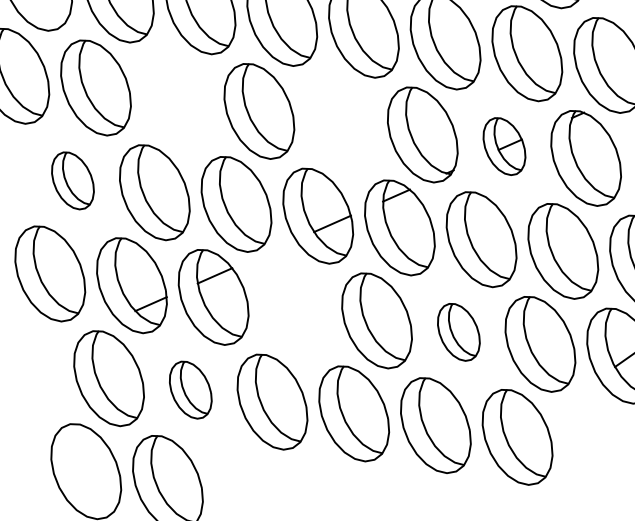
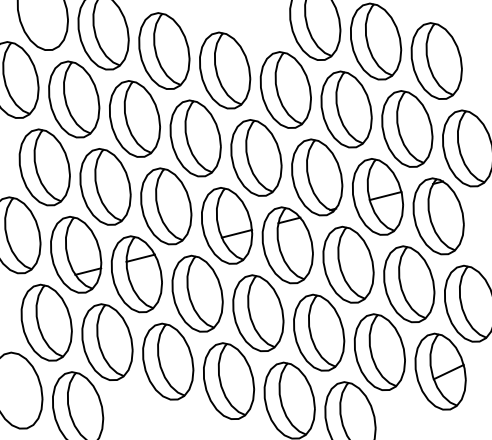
part: (176, 98) -> (134, 118), added
part: (341, 122) -> (256, 157), added
part: (503, 145) -> (377, 196), size x1.67
part: (72, 180) -> (44, 167), size x1.67
part: (295, 308) -> (197, 293), added
part: (459, 331) -> (319, 332), size x1.67
part: (190, 389) -> (107, 341), size x1.67

